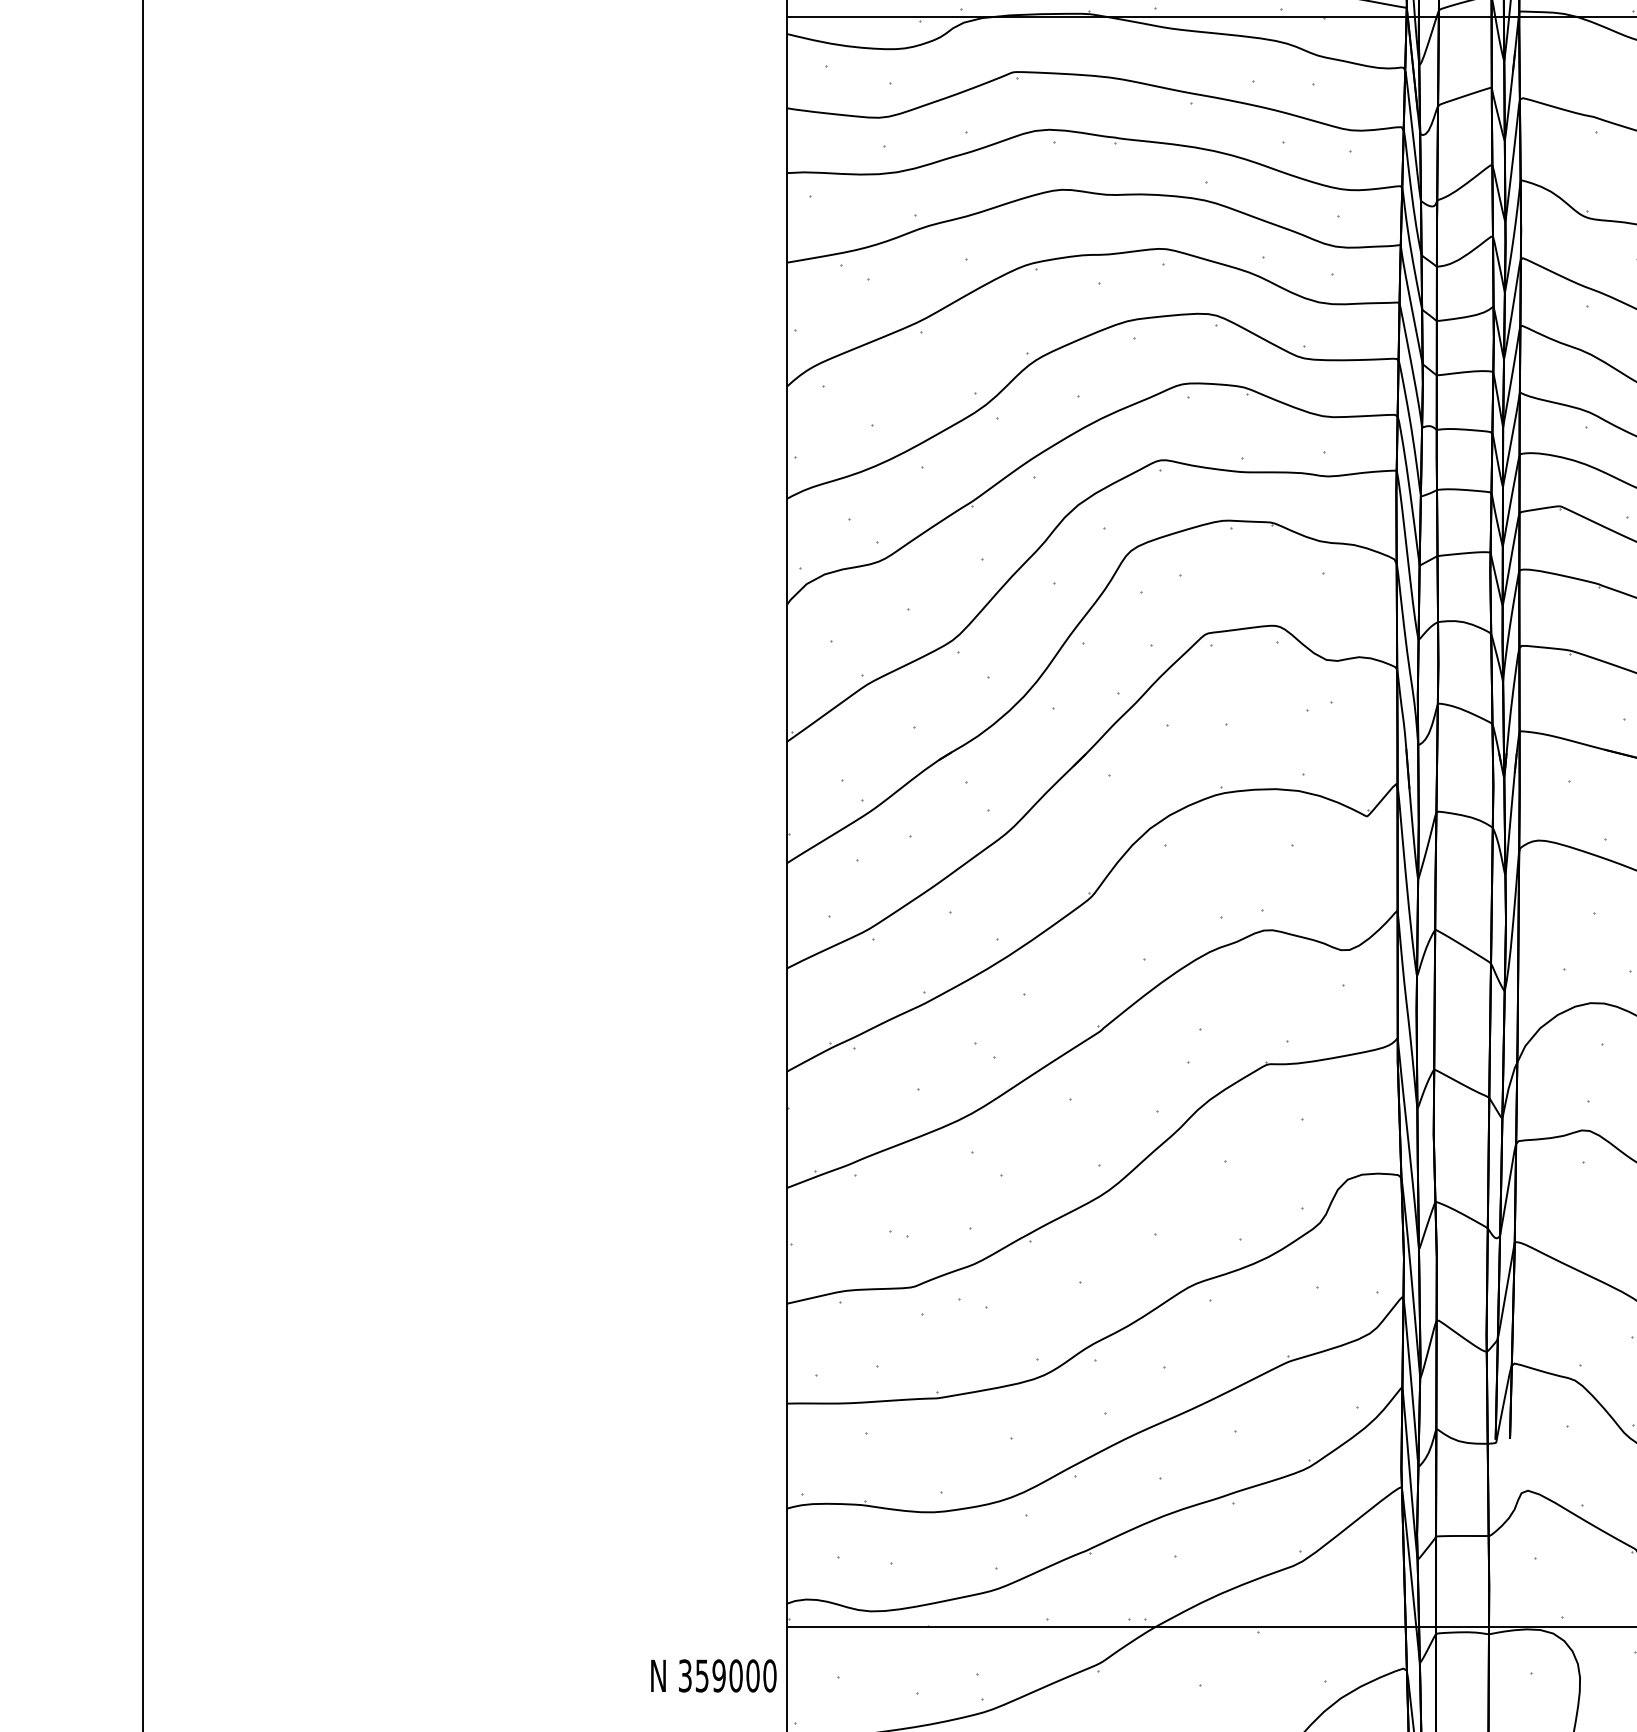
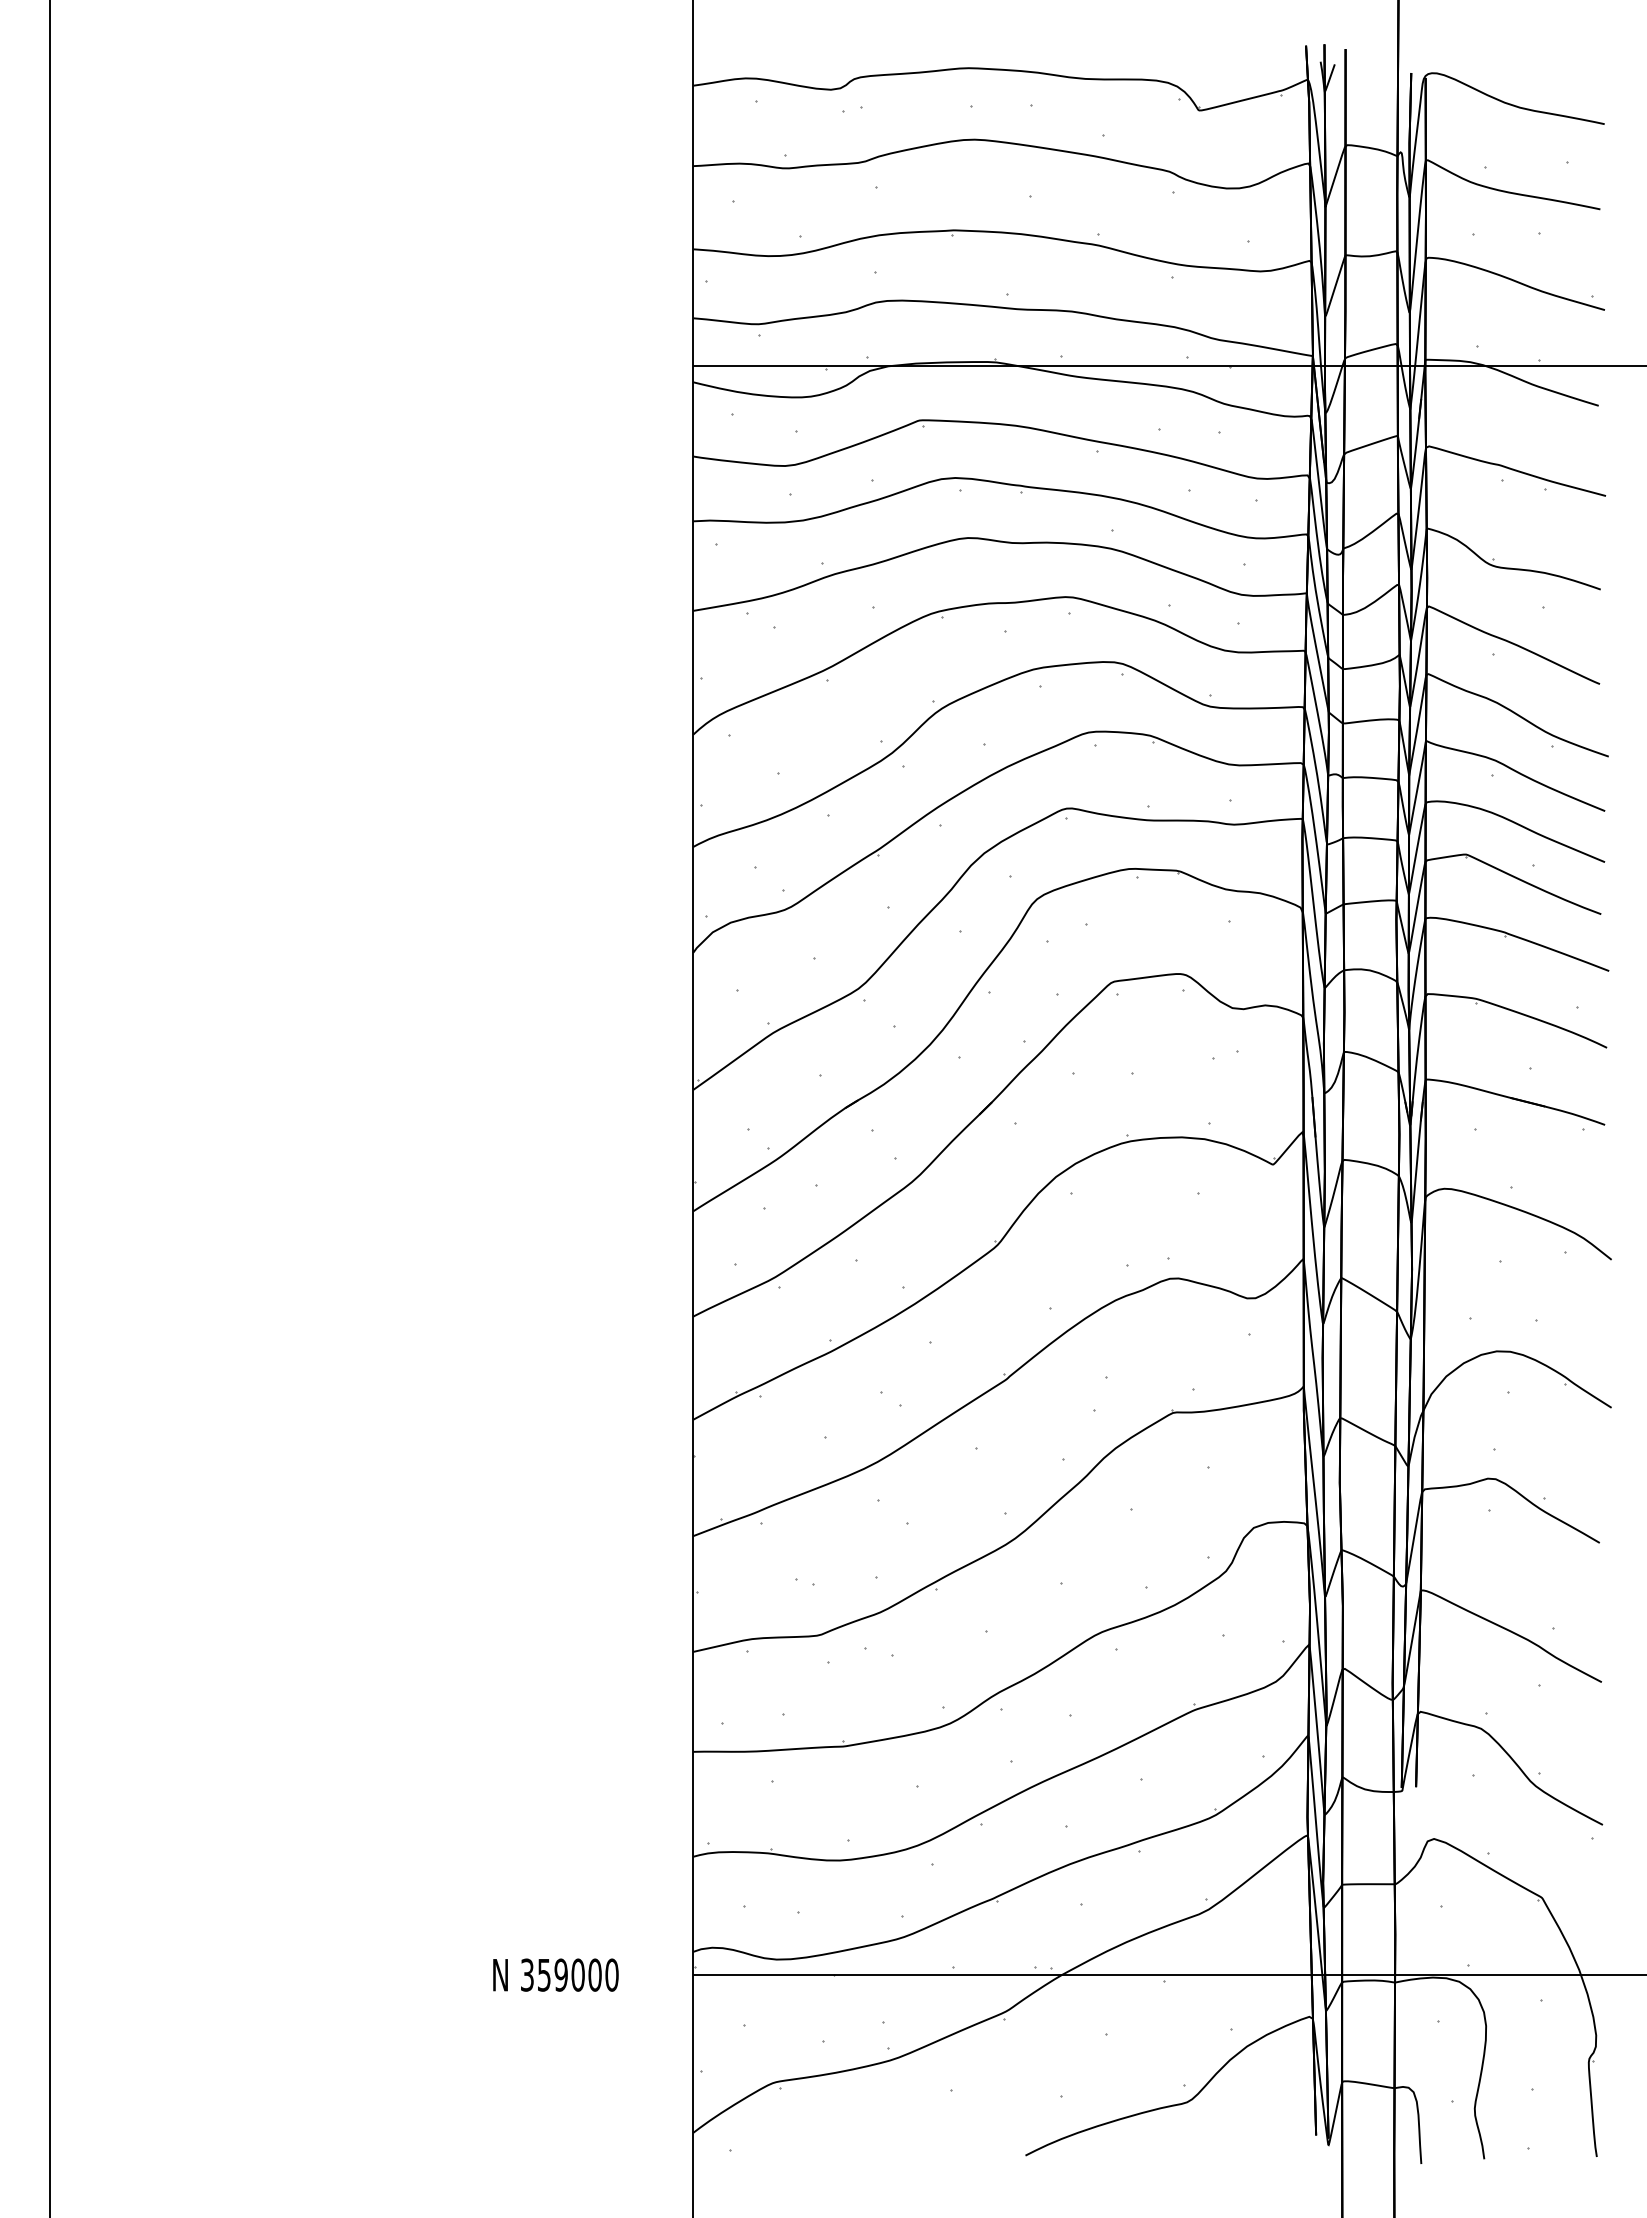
text: (713, 1675) -> (555, 1974), moved

